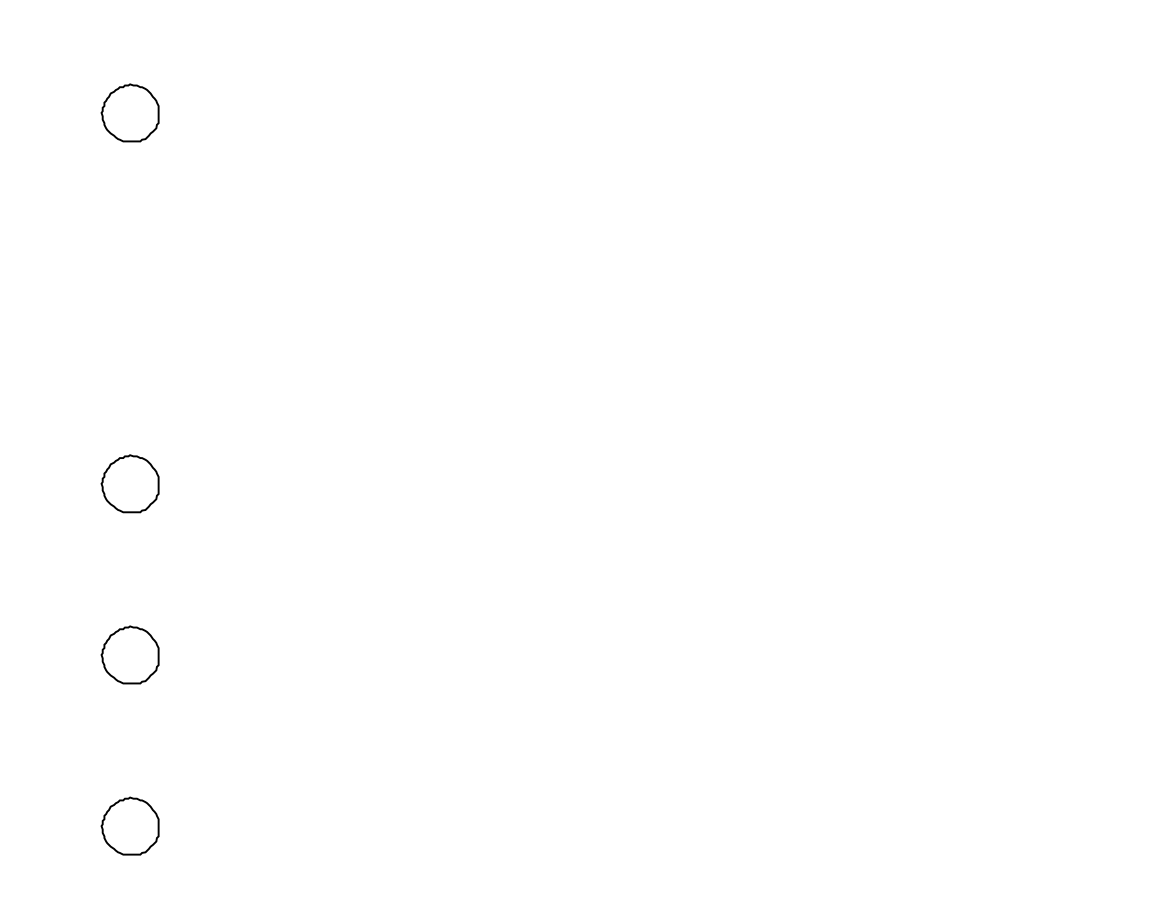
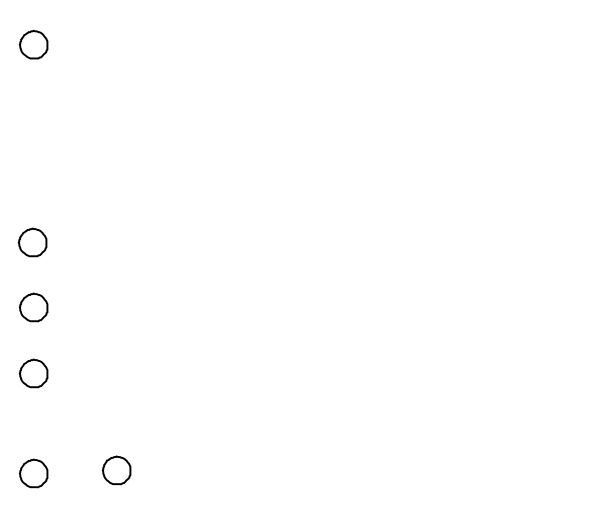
part: (129, 483) -> (32, 242), moved
part: (129, 826) -> (33, 373), moved

